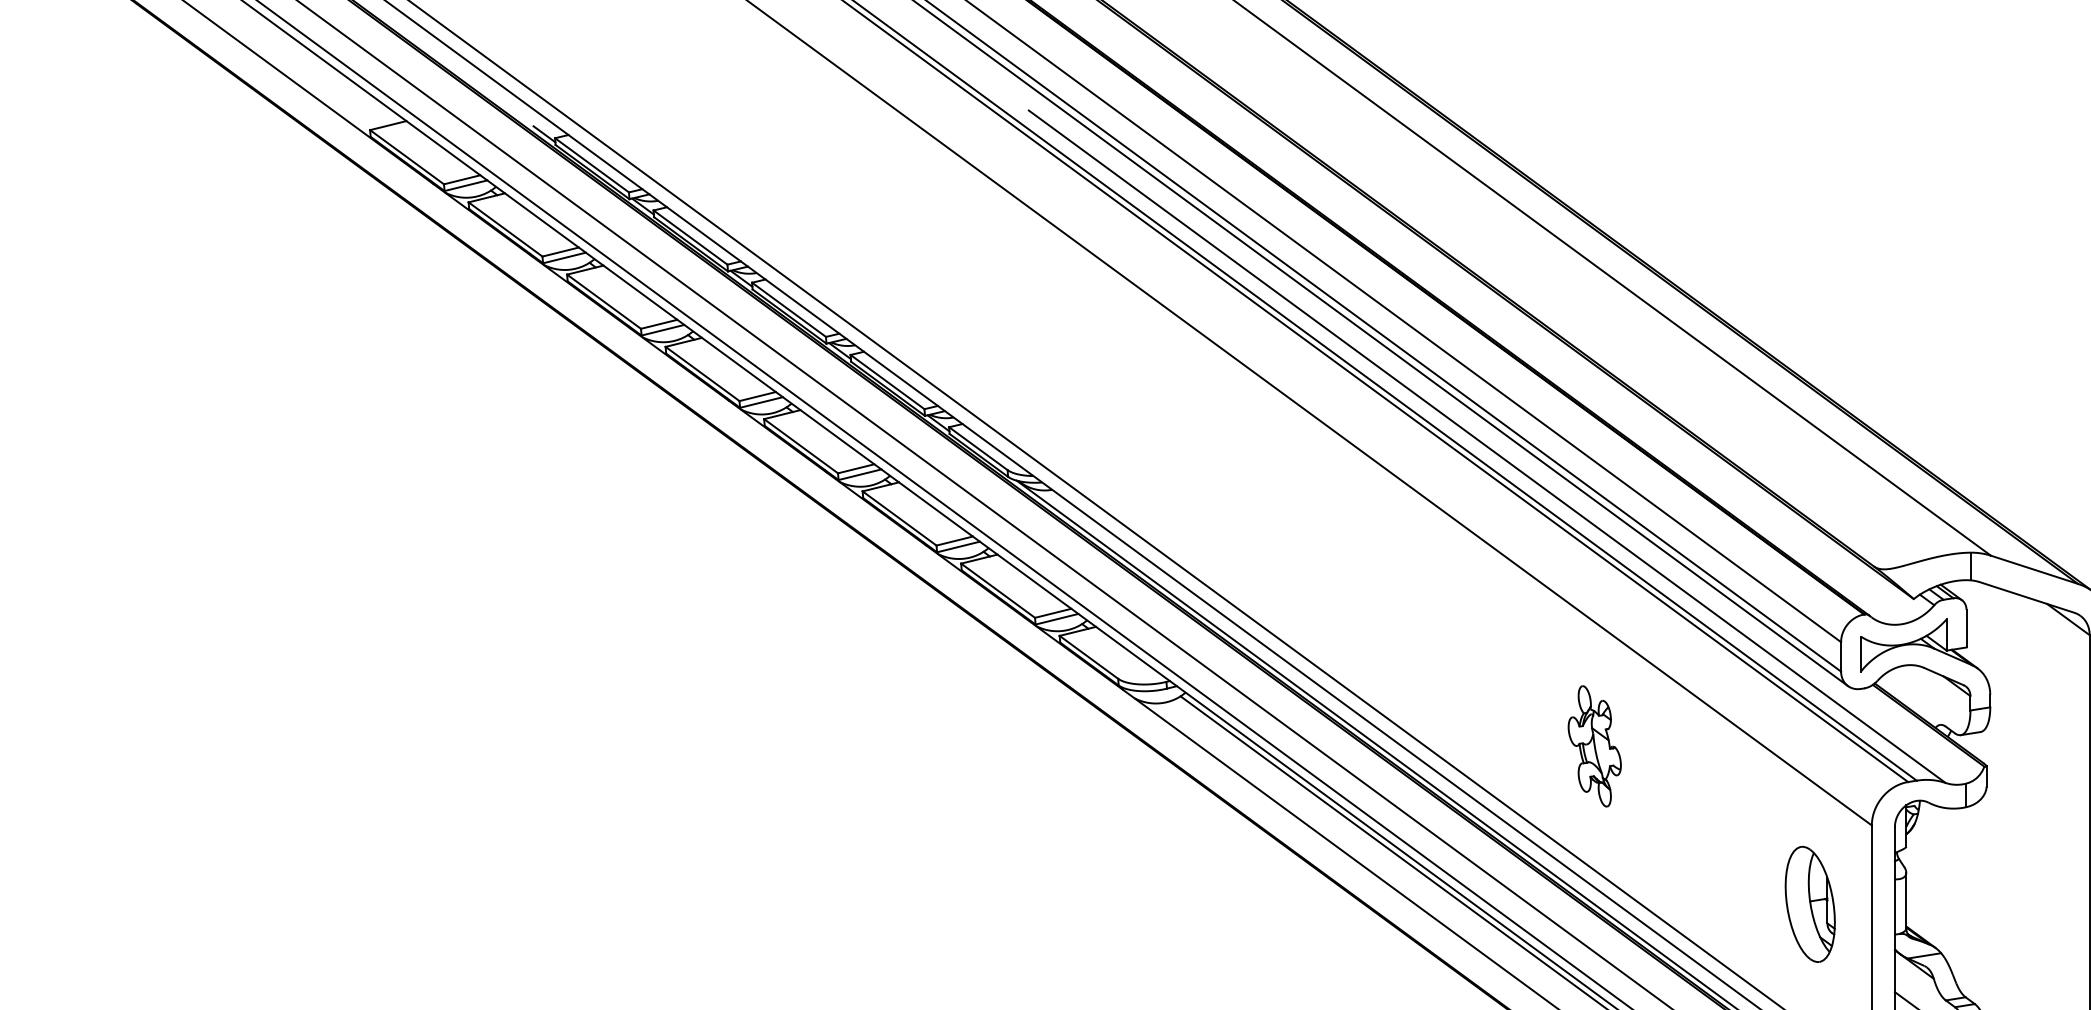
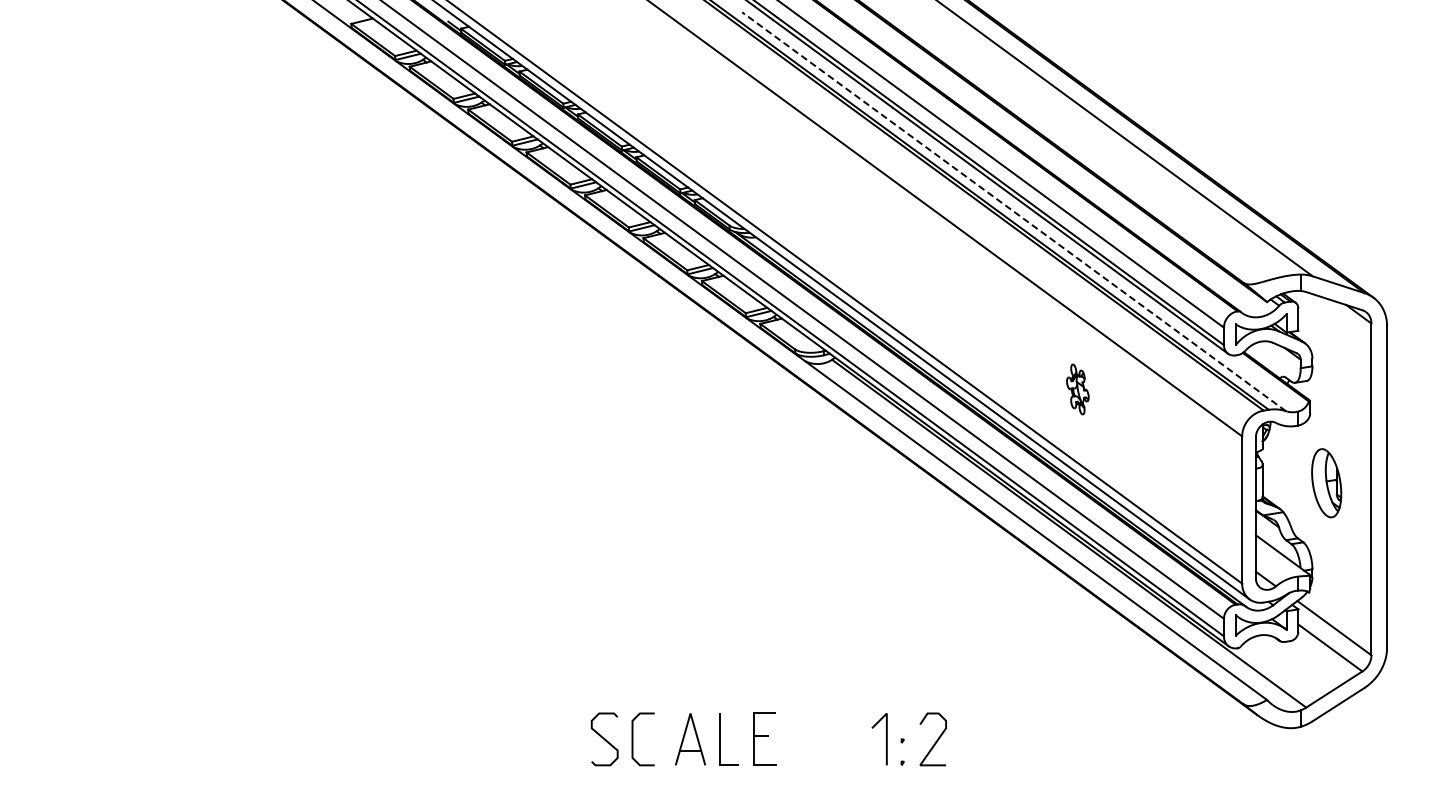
line: (1486, 446) -> (1013, 211), solid -> dashed
part: (1594, 746) -> (1077, 389), size x0.7
part: (1809, 904) -> (1326, 483), moved

